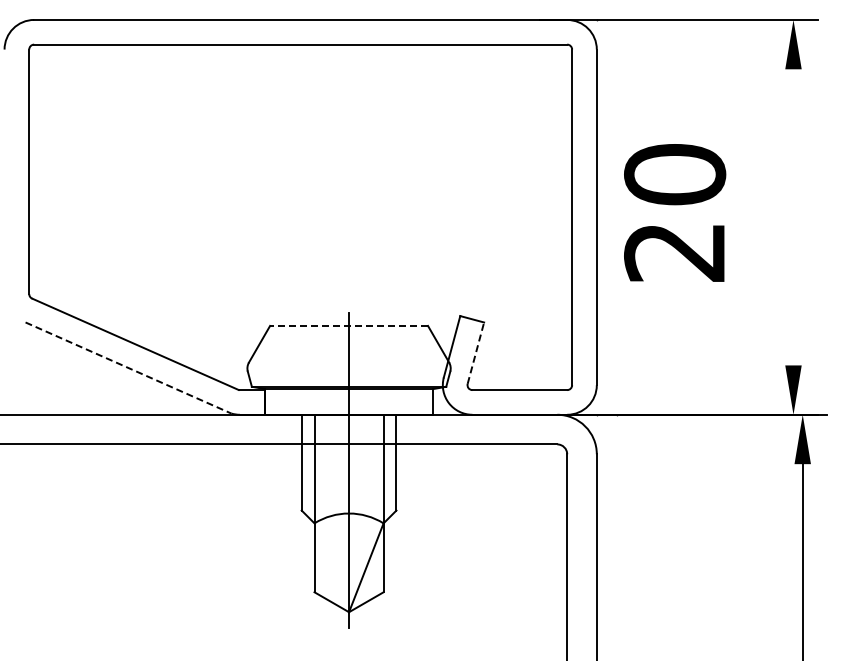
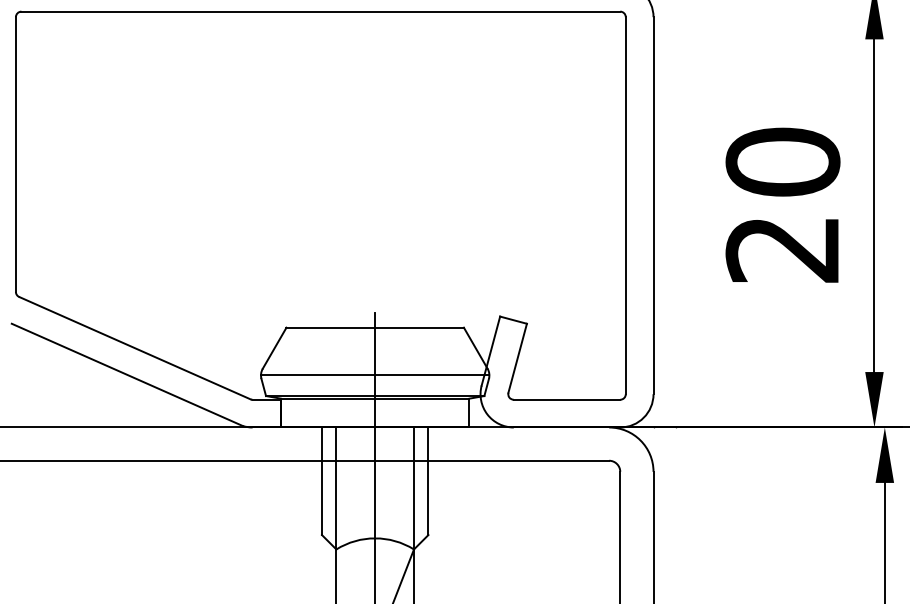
text: (675, 212) -> (783, 204), moved
line: (793, 217) -> (874, 205), added
line: (349, 325) -> (375, 327), dashed -> solid
line: (475, 353) -> (517, 358), dashed -> solid
line: (128, 368) -> (127, 375), dashed -> solid
line: (348, 368) -> (374, 375), added

